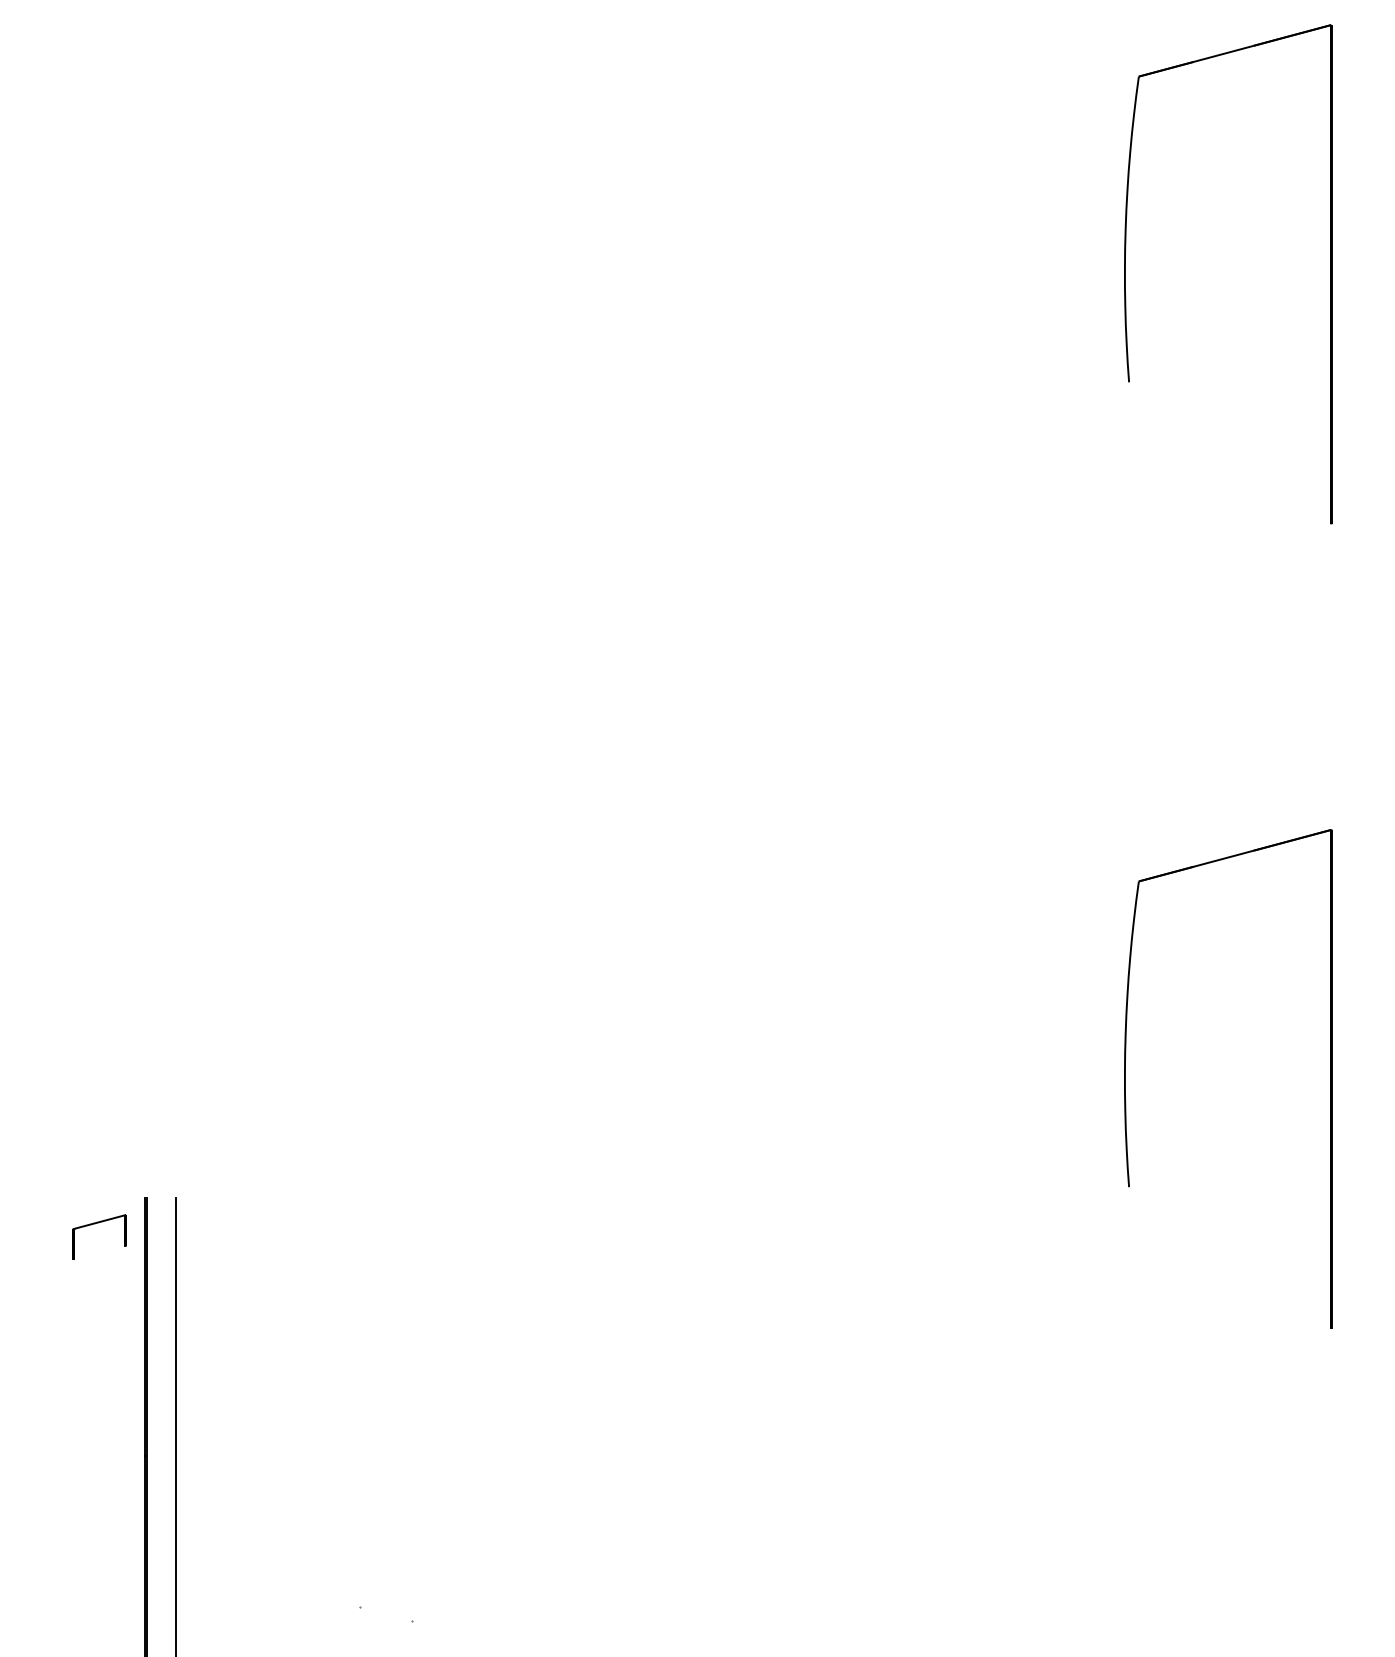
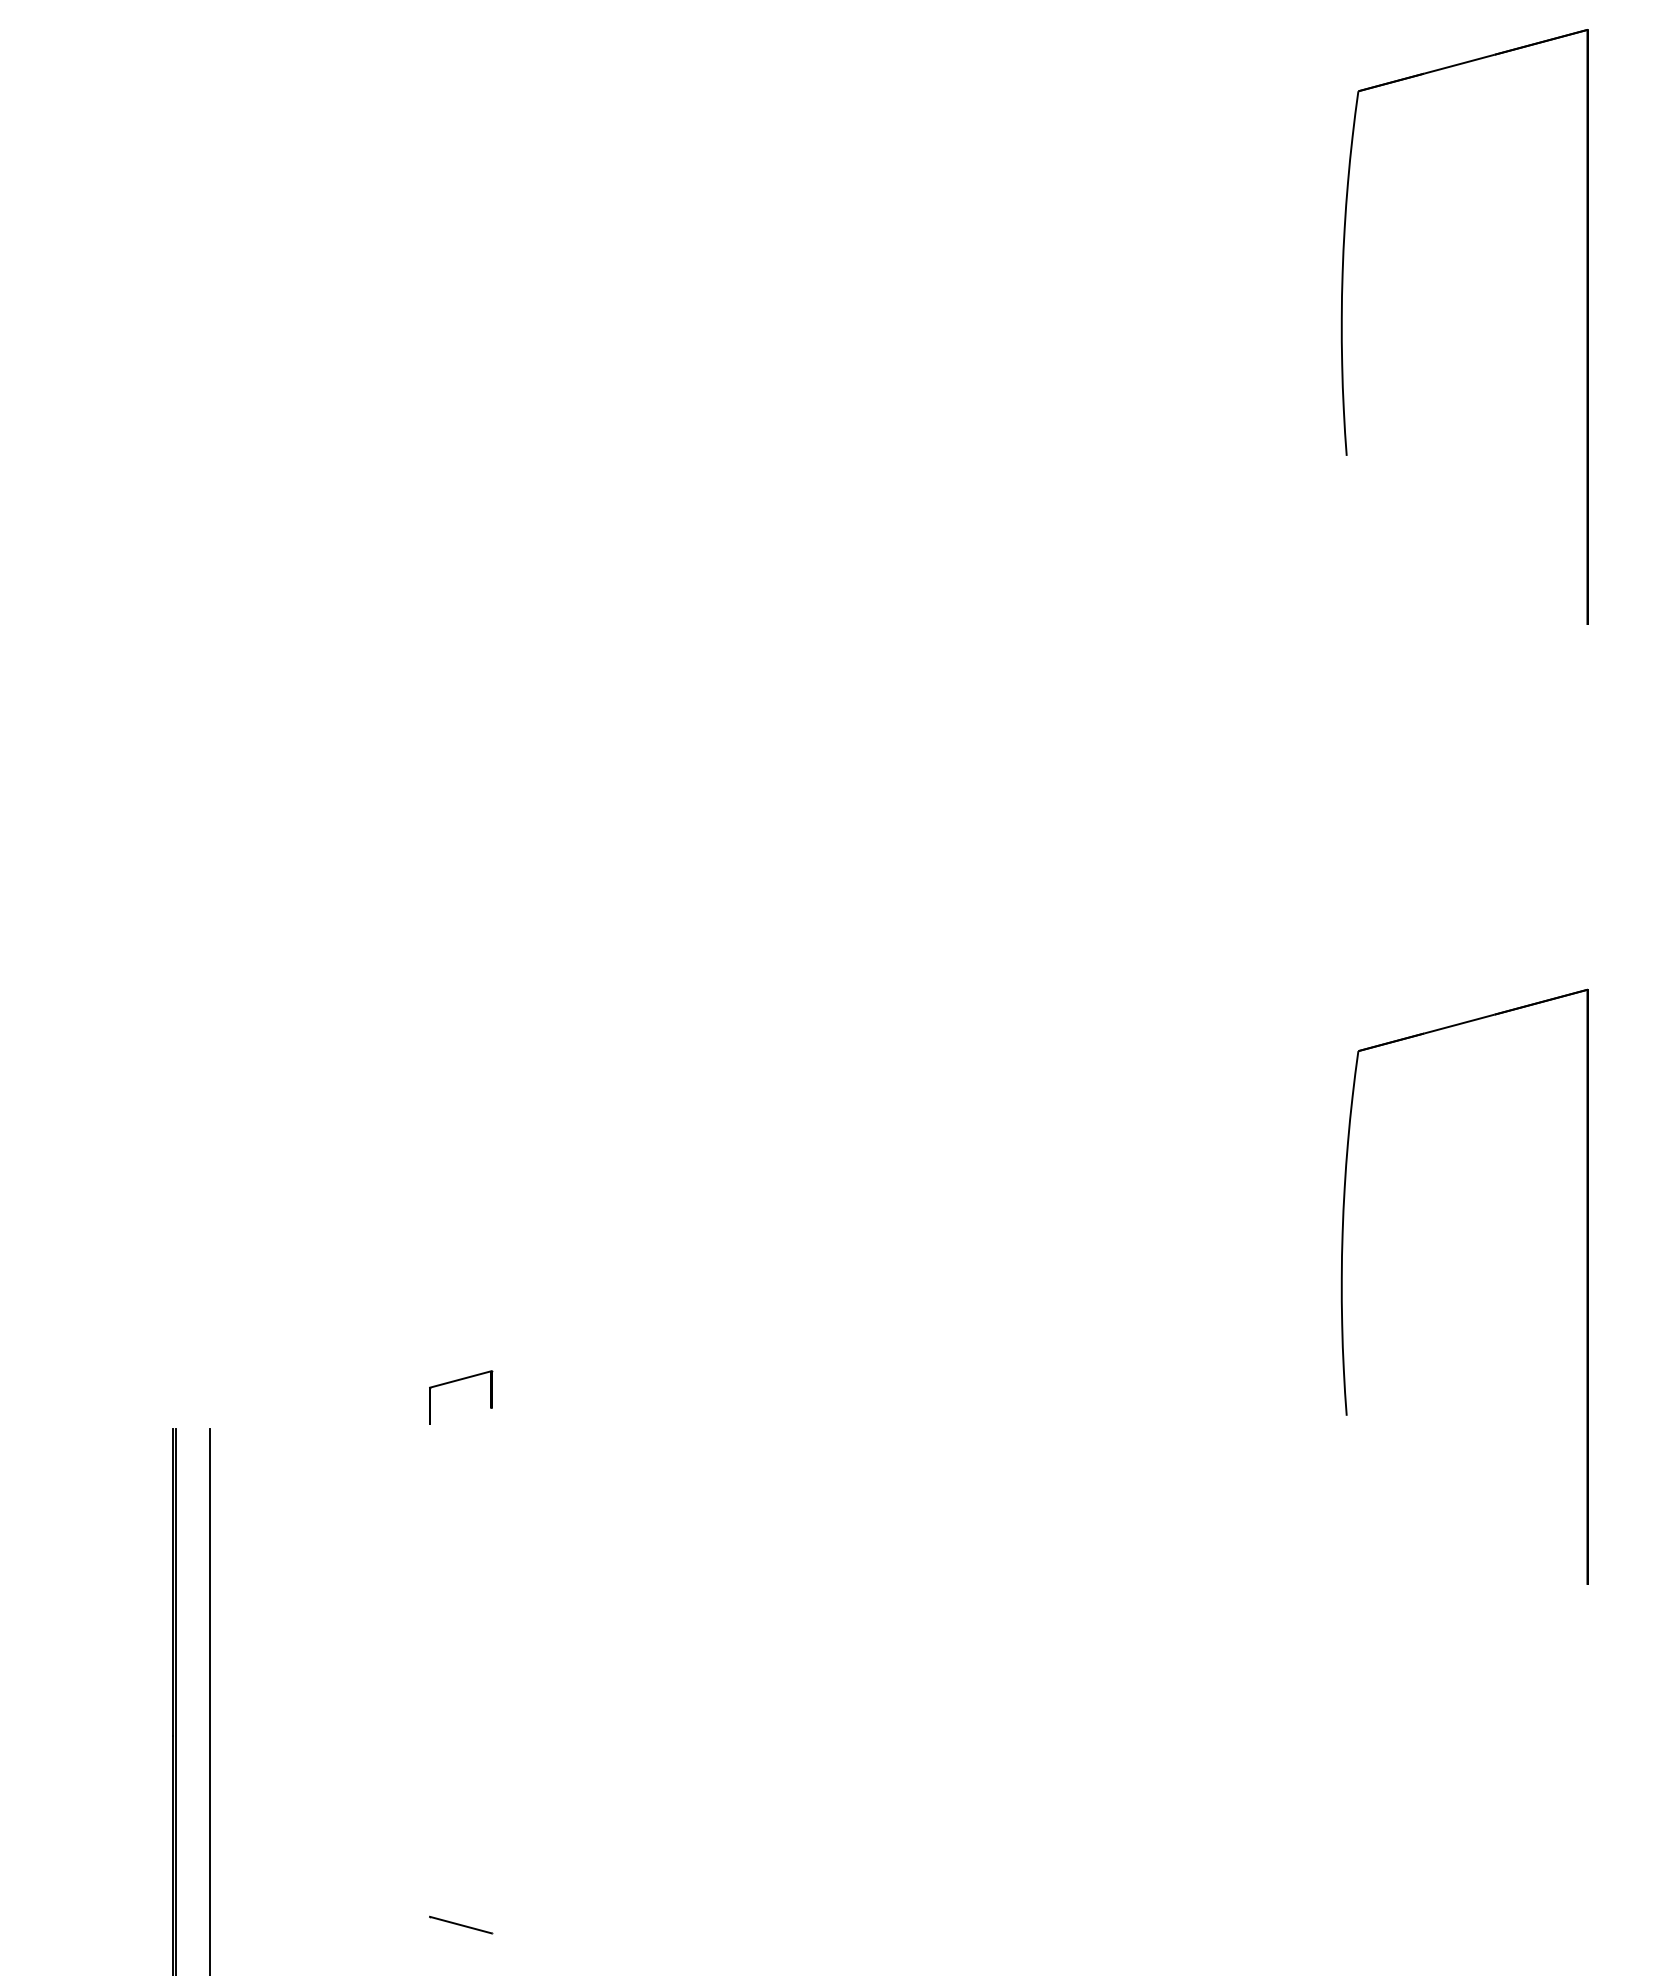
part: (96, 1223) -> (457, 1381), moved
line: (385, 1613) -> (460, 1924), added

